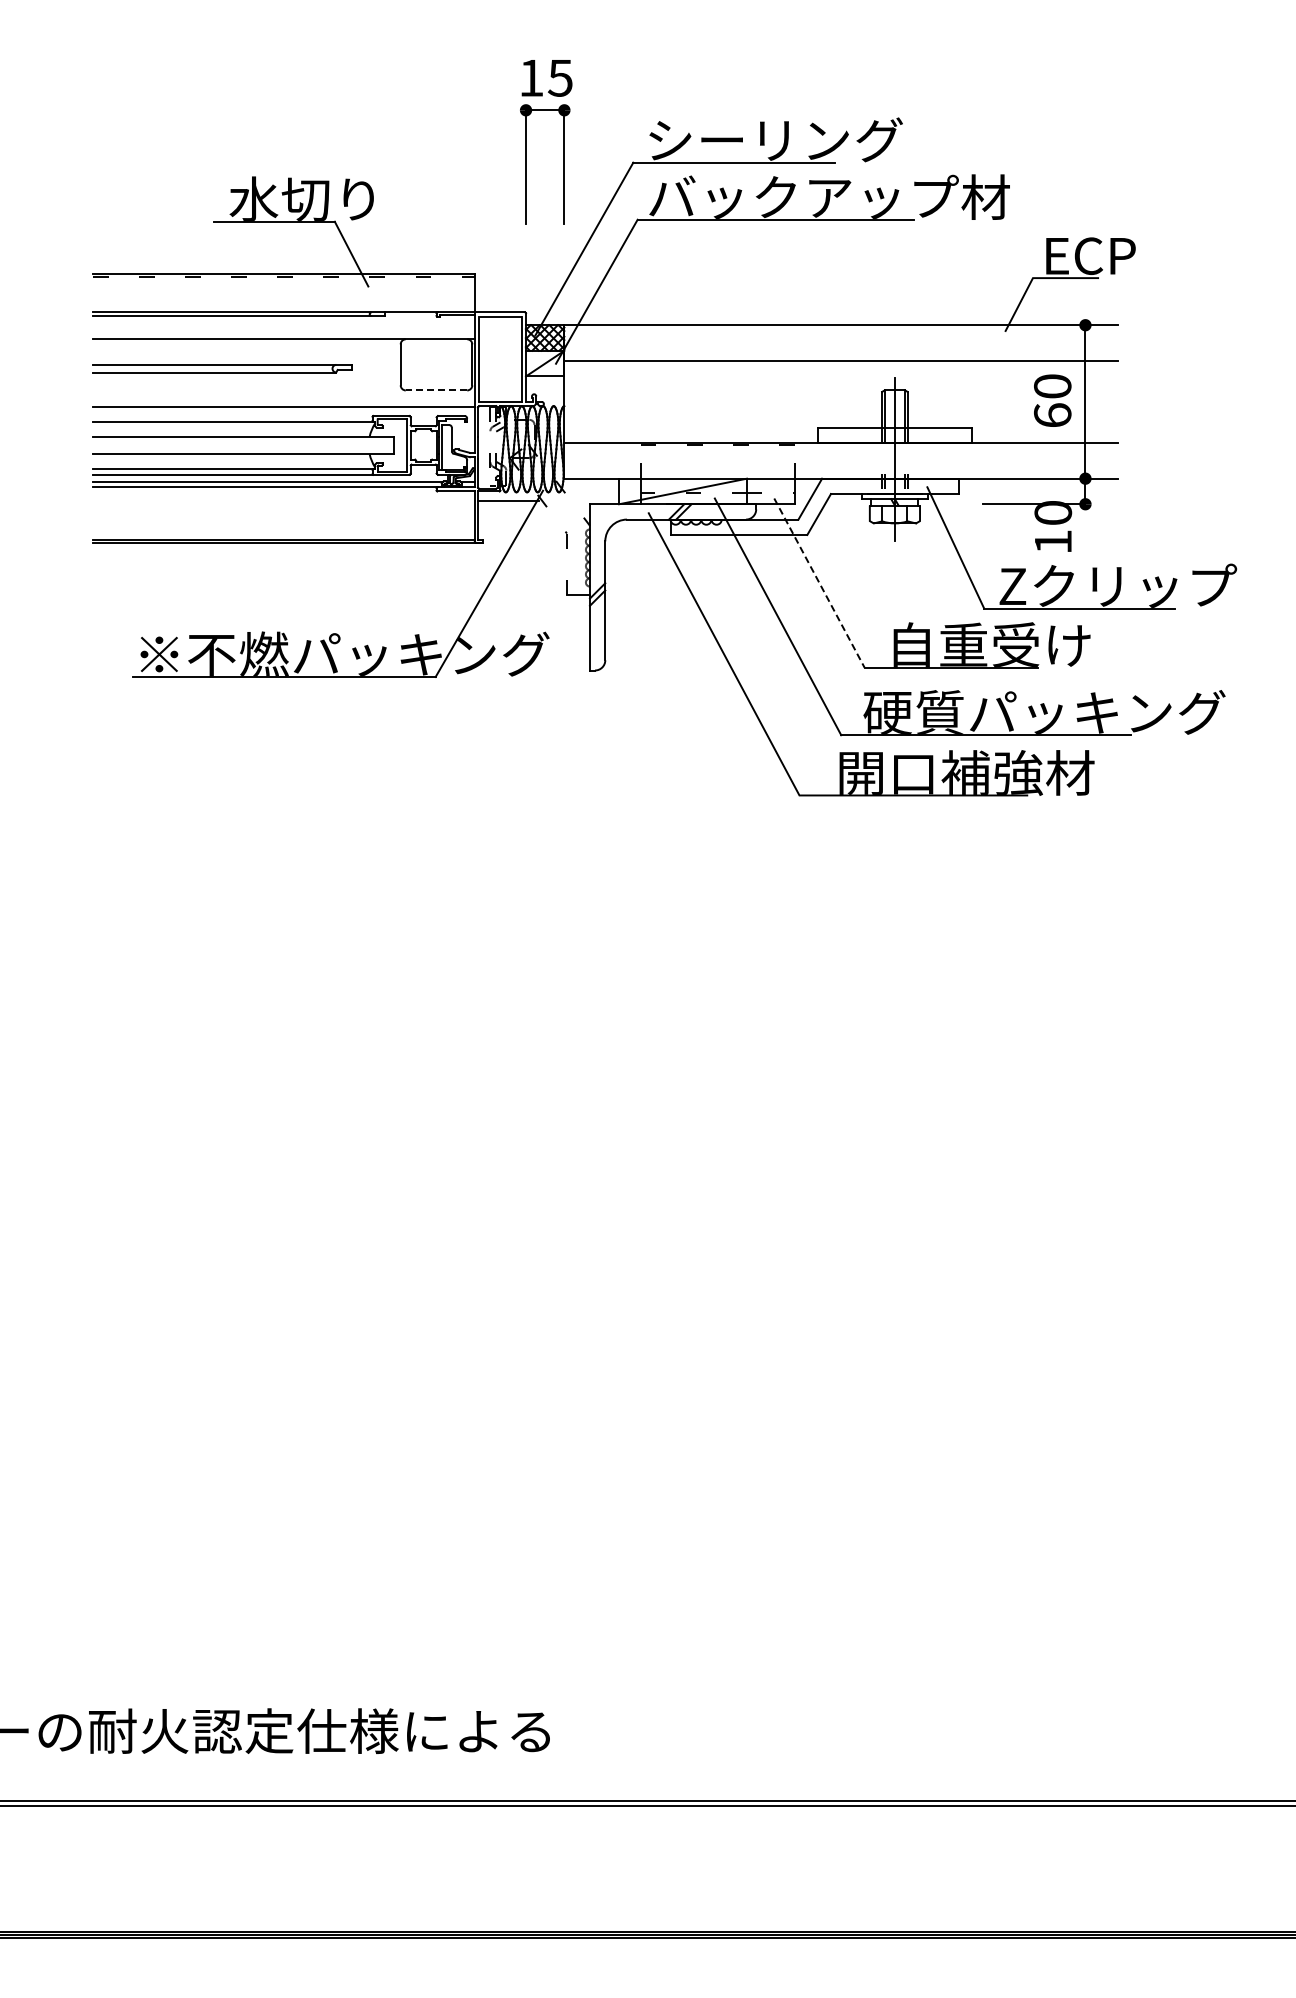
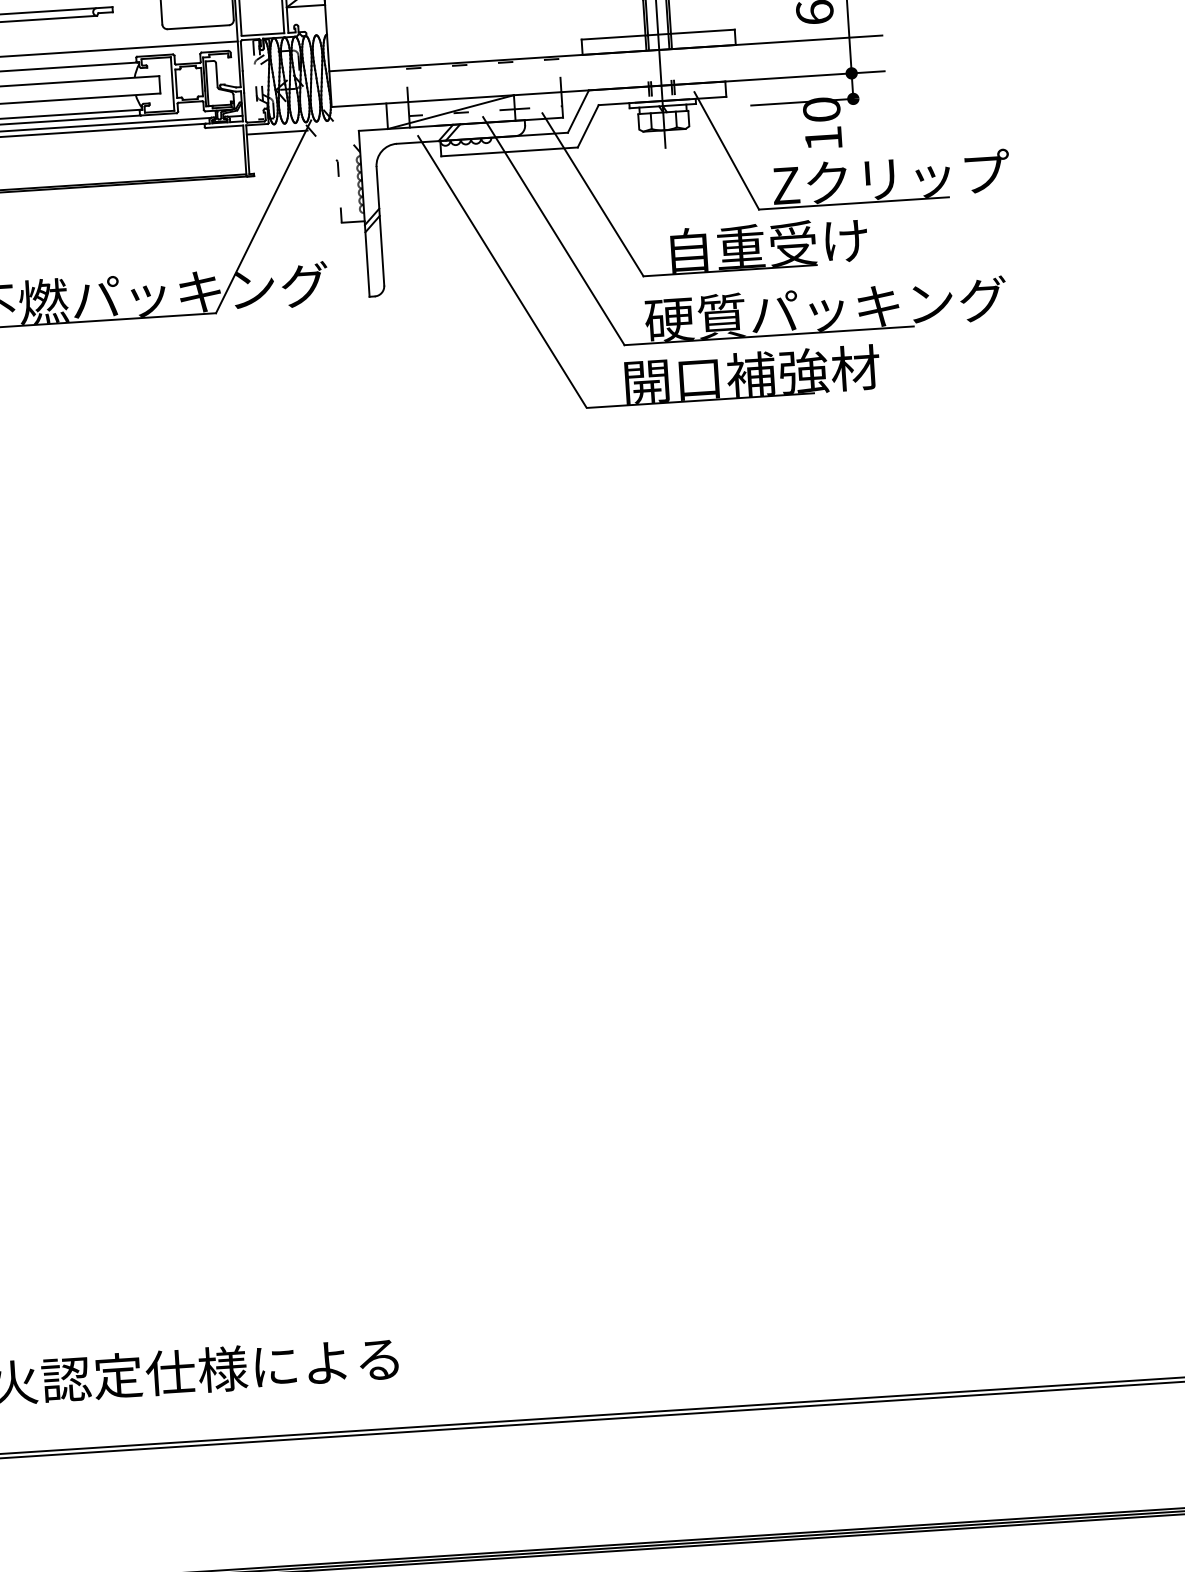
line: (436, 390) -> (198, 27), dashed -> solid
line: (819, 583) -> (593, 195), dashed -> solid

